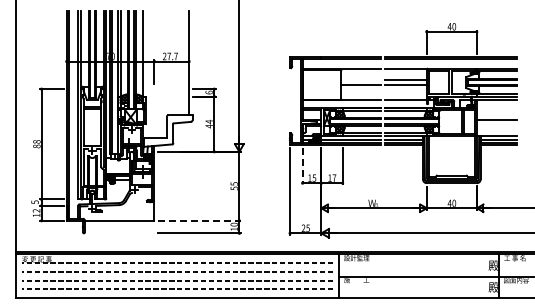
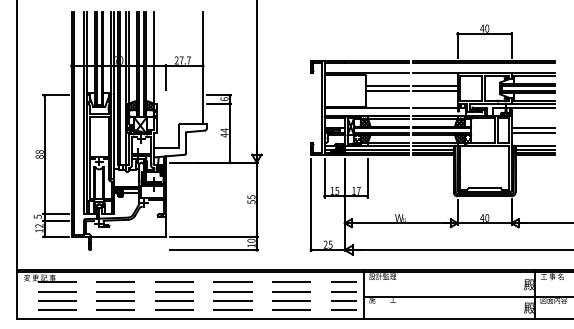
line: (360, 80) -> (386, 86), added
line: (496, 124) -> (532, 133), added
line: (302, 166) -> (324, 178), dashed -> solid
line: (199, 220) -> (214, 236), dashed -> solid

